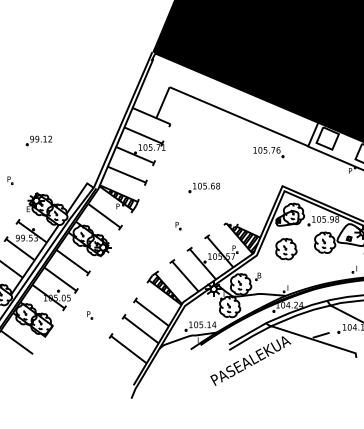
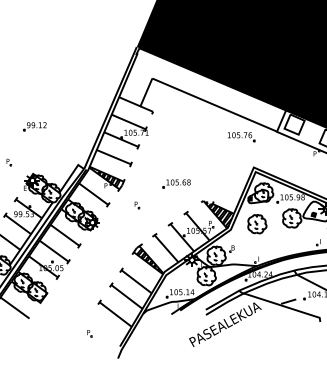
part: (204, 187) -> (176, 183), moved
part: (178, 226) -> (137, 205), moved
part: (89, 315) -> (89, 333), moved

